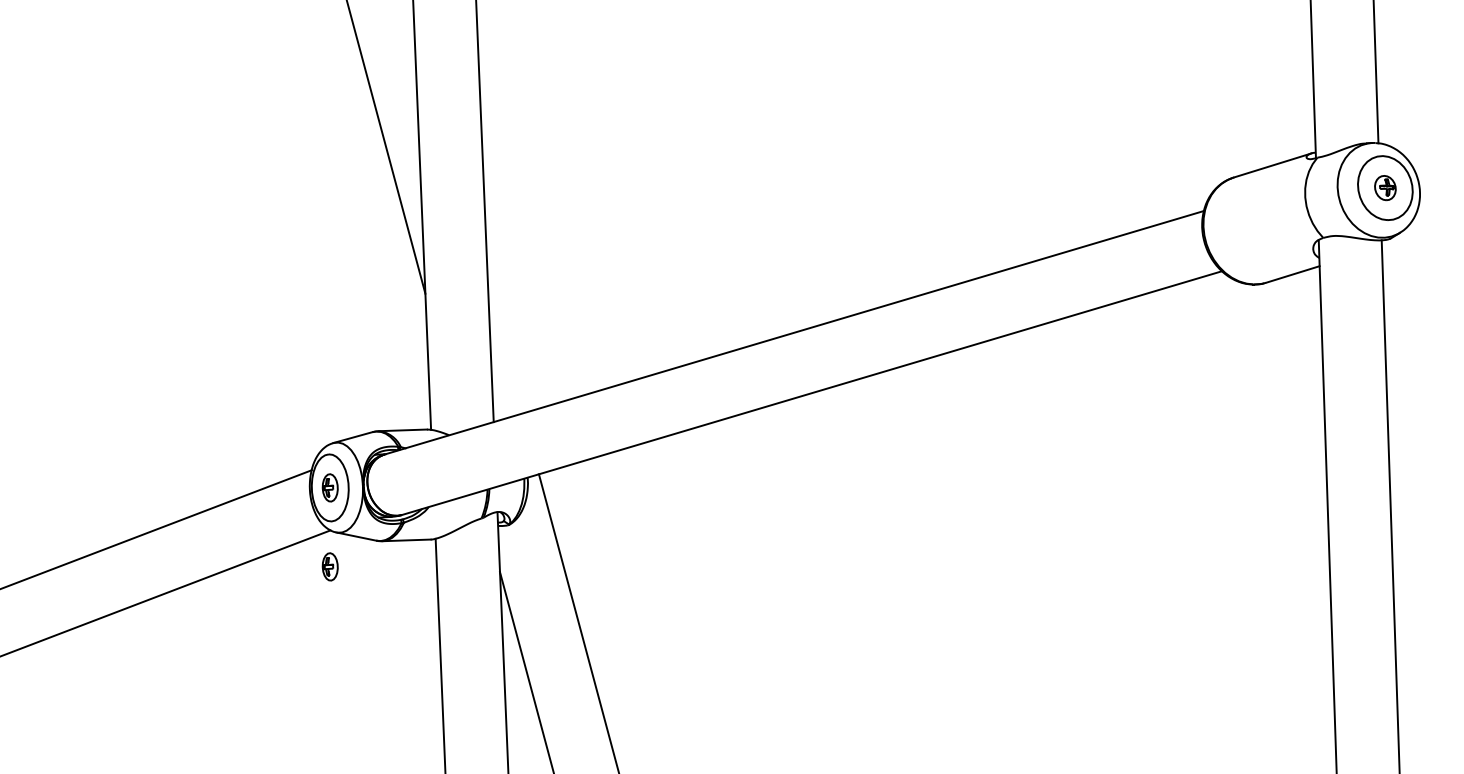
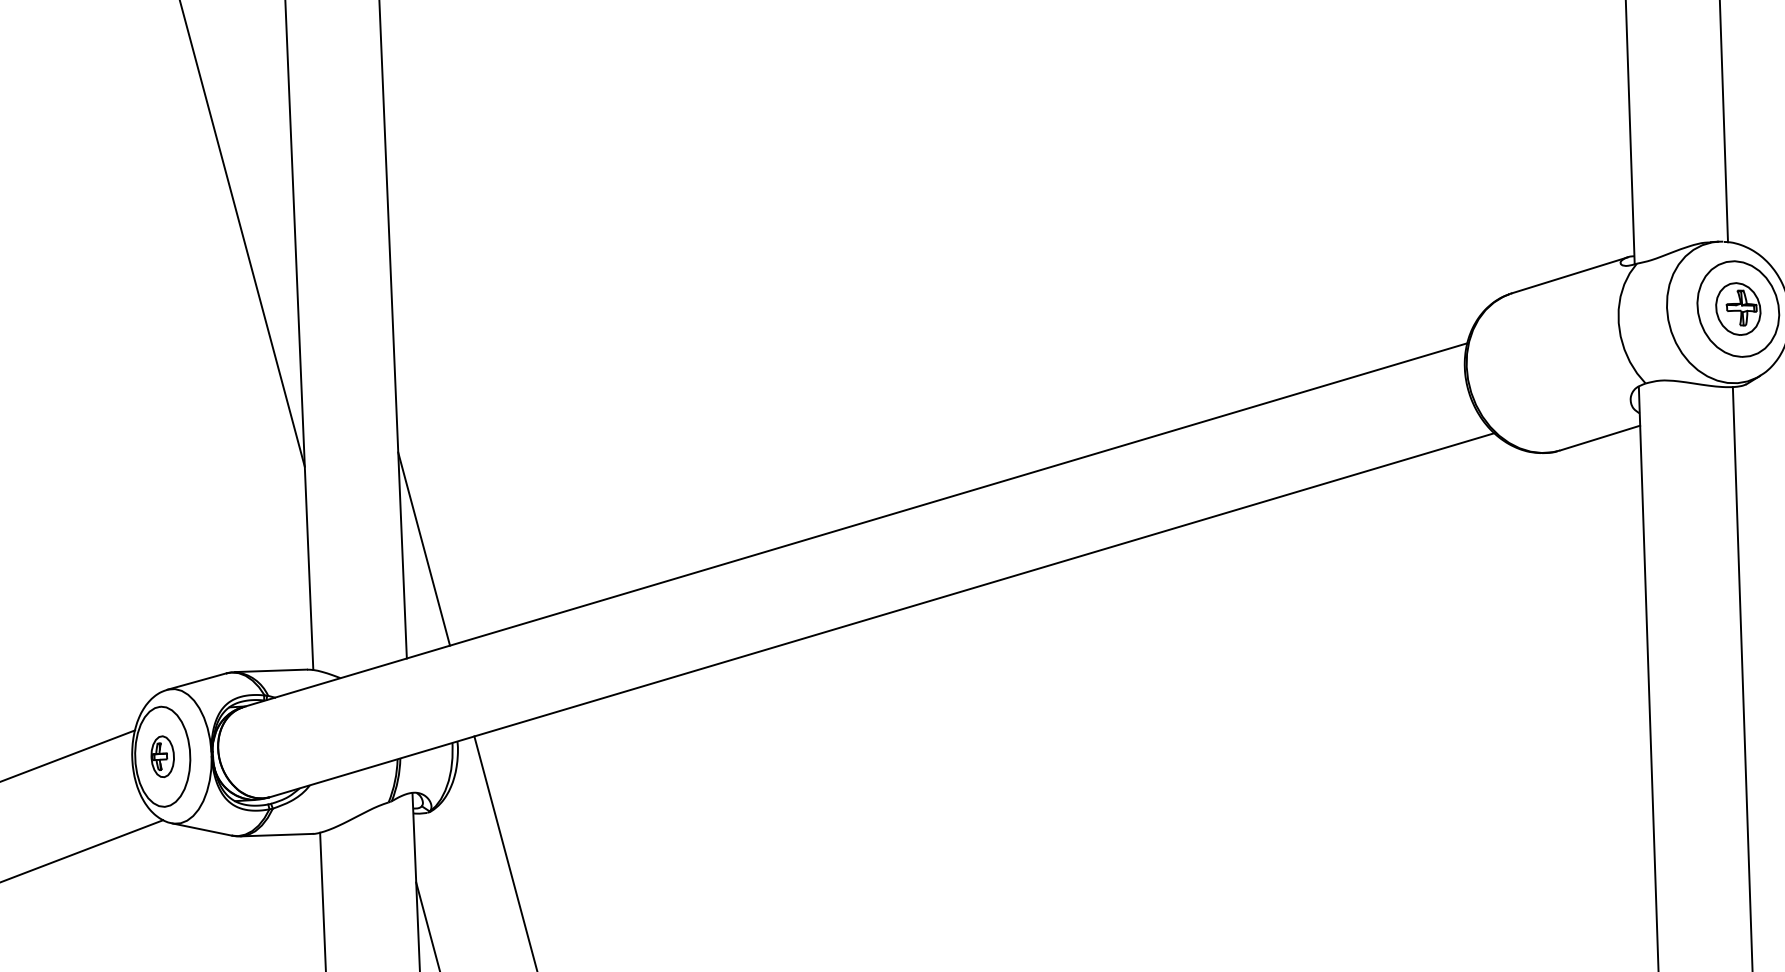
part: (1385, 187) -> (1738, 308), size x1.43
line: (504, 348) -> (422, 548), added
part: (329, 566) -> (161, 874), removed

